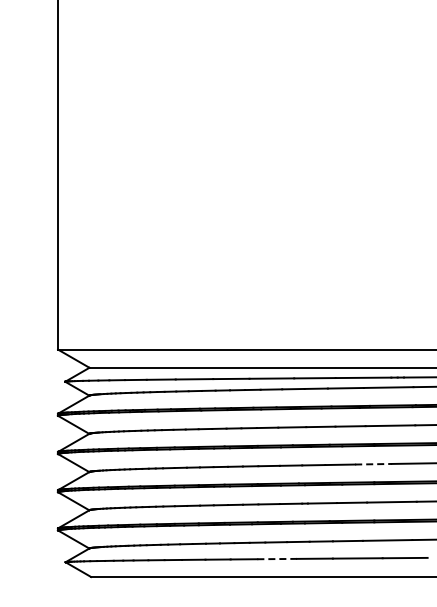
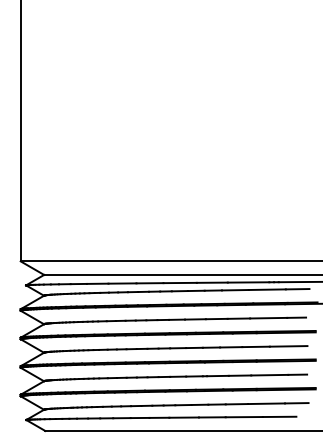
line: (374, 464) -> (256, 347), dashed -> solid
line: (277, 559) -> (184, 417), dashed -> solid

